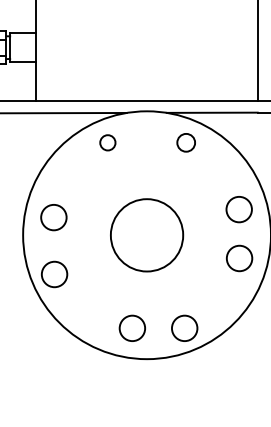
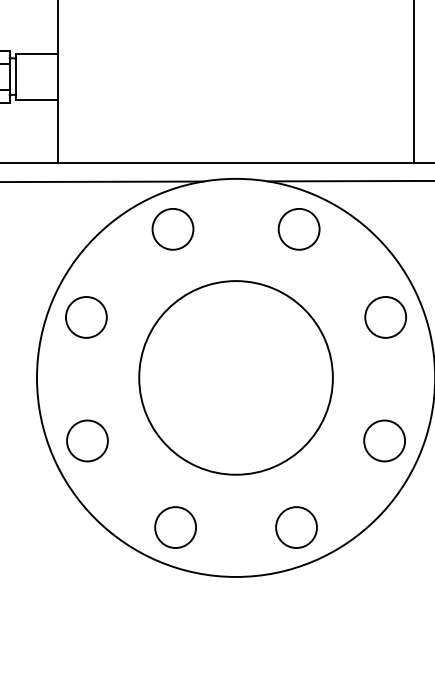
circle: (107, 142) -> (172, 228), size x1.67
circle: (185, 142) -> (297, 228), size x1.43
circle: (238, 209) -> (384, 317), moved
circle: (53, 217) -> (85, 317), moved
circle: (146, 235) -> (235, 378), size x1.67
circle: (239, 258) -> (384, 440), moved
circle: (131, 327) -> (174, 526), moved

